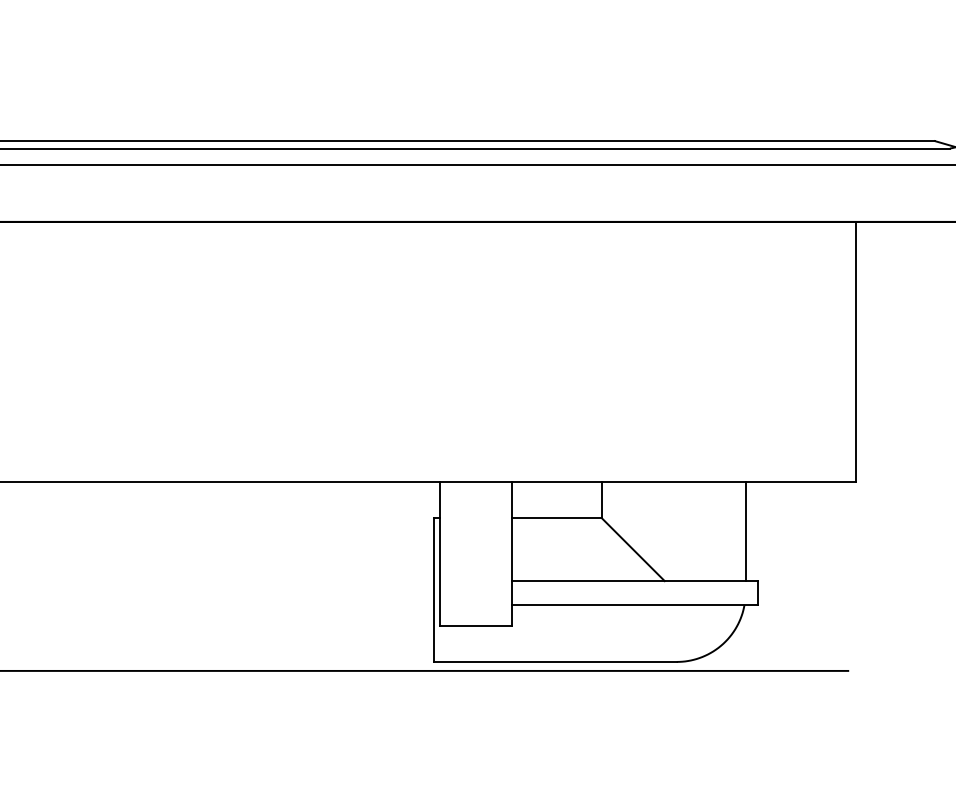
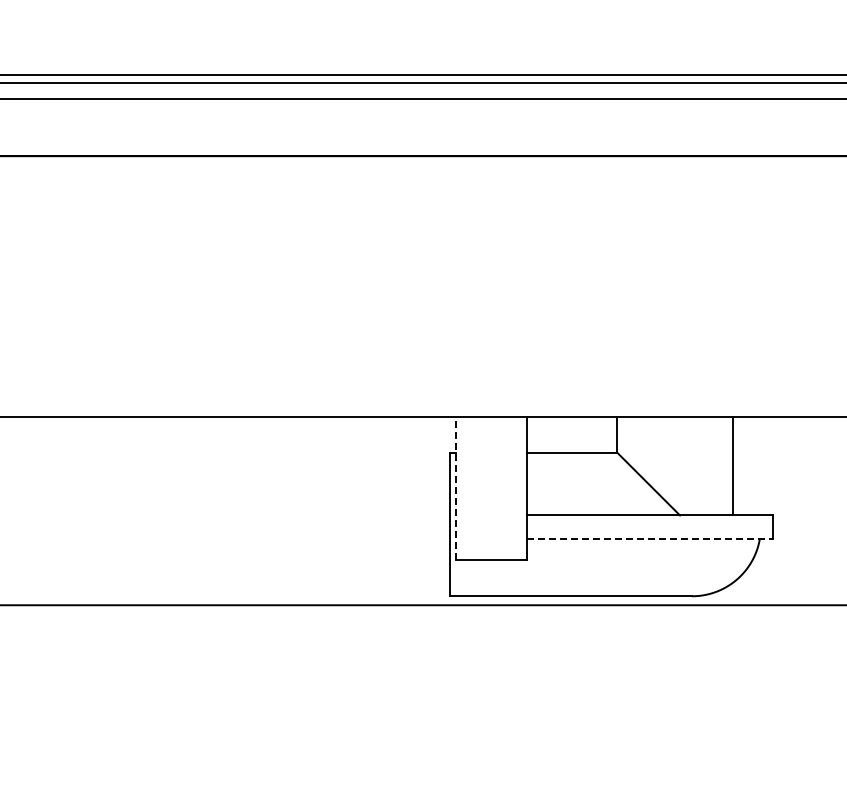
line: (745, 531) -> (732, 465), moved
line: (440, 554) -> (455, 488), solid -> dashed
line: (634, 605) -> (649, 539), solid -> dashed

